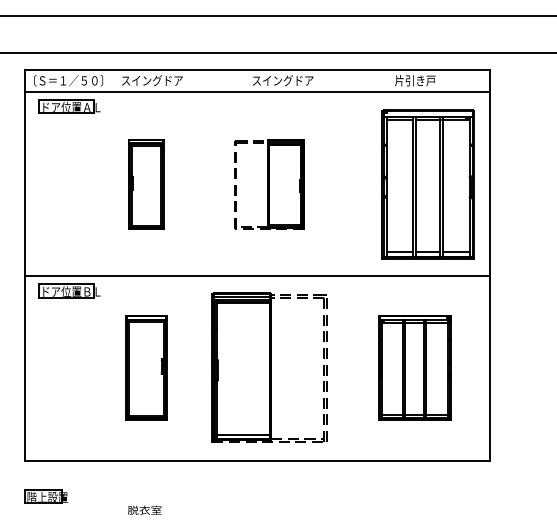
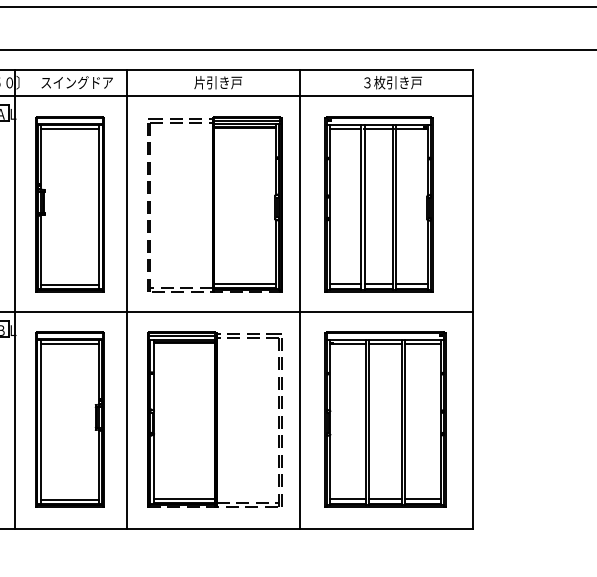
text: (282, 80) -> (230, 82), スイングドア -> 片引き戸
text: (420, 80) -> (392, 82), 片引き戸 -> ３枚引き戸
part: (146, 184) -> (70, 204), size x1.67
part: (269, 184) -> (214, 204), size x1.67
part: (427, 184) -> (377, 204), moved
line: (99, 264) -> (15, 298), added
line: (194, 264) -> (126, 298), added
line: (342, 264) -> (300, 298), added
part: (146, 367) -> (70, 419), size x1.43
part: (414, 367) -> (384, 419), size x1.43

